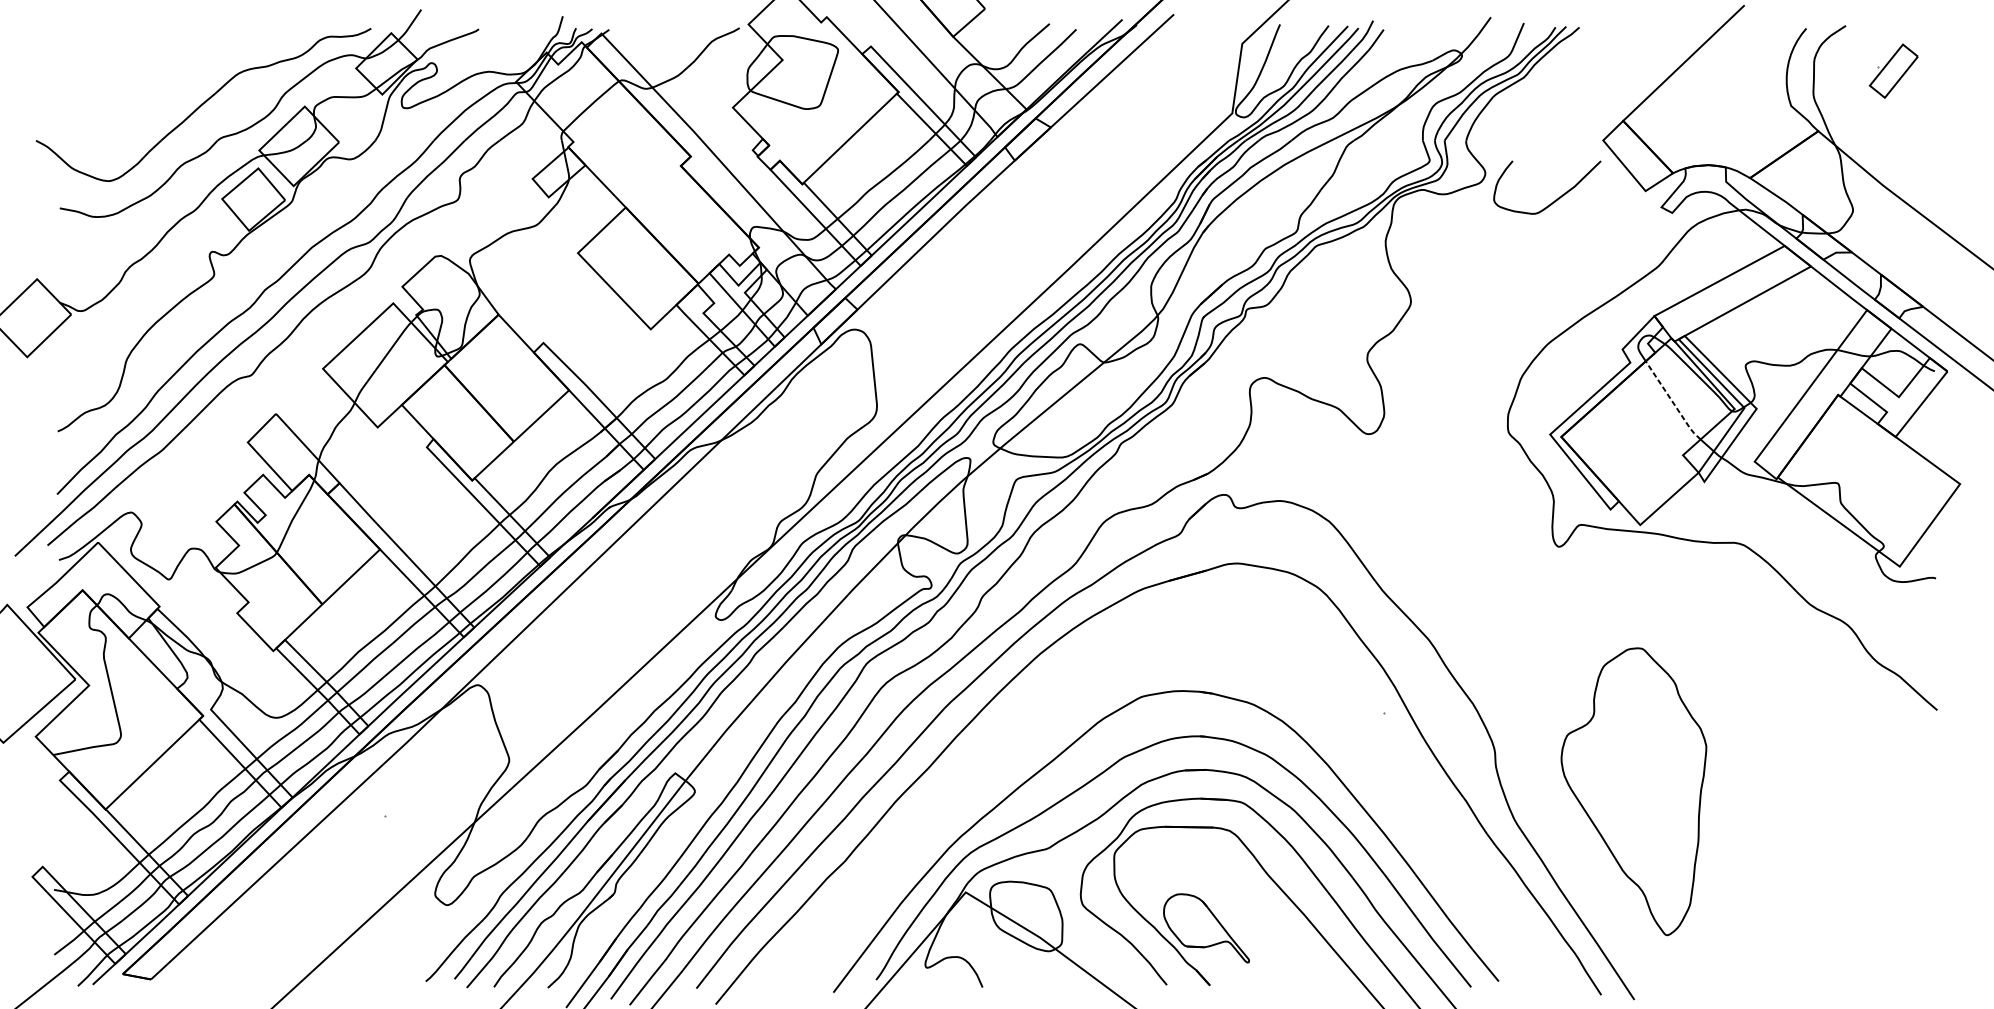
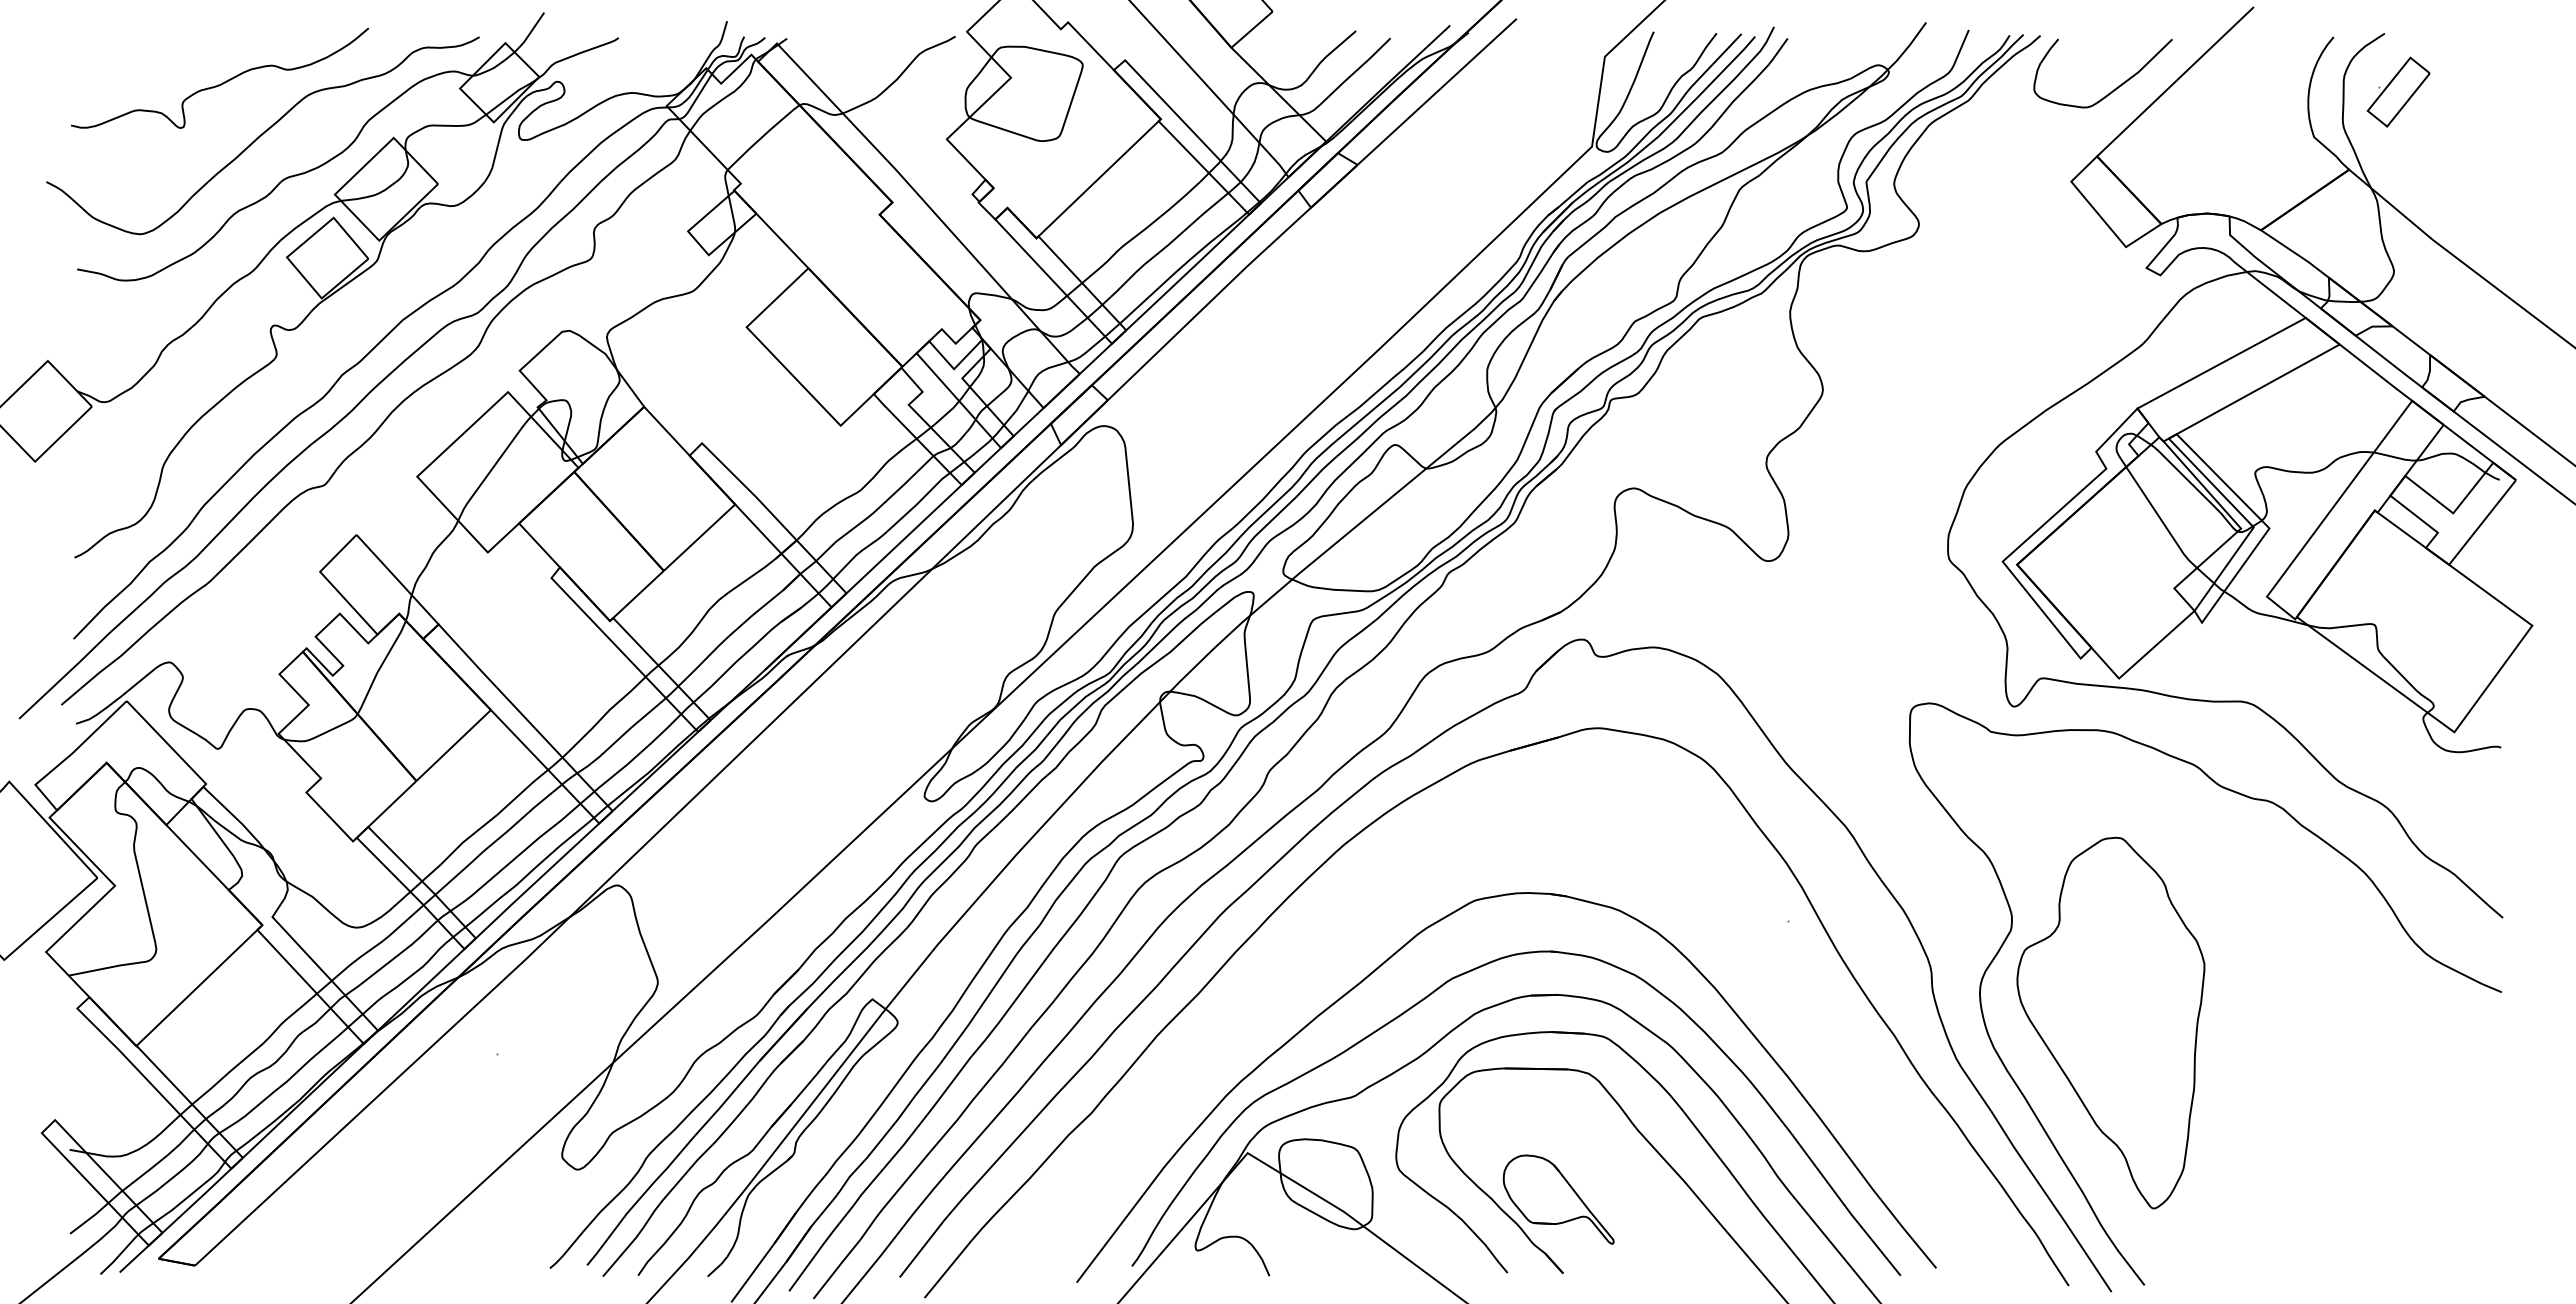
curve: (172, 63) -> (222, 82), added
part: (1893, 70) -> (2398, 91), moved
curve: (1555, 199) -> (2113, 89), moved
line: (1673, 402) -> (2161, 520), dashed -> solid
curve: (1792, 647) -> (2315, 836), added

